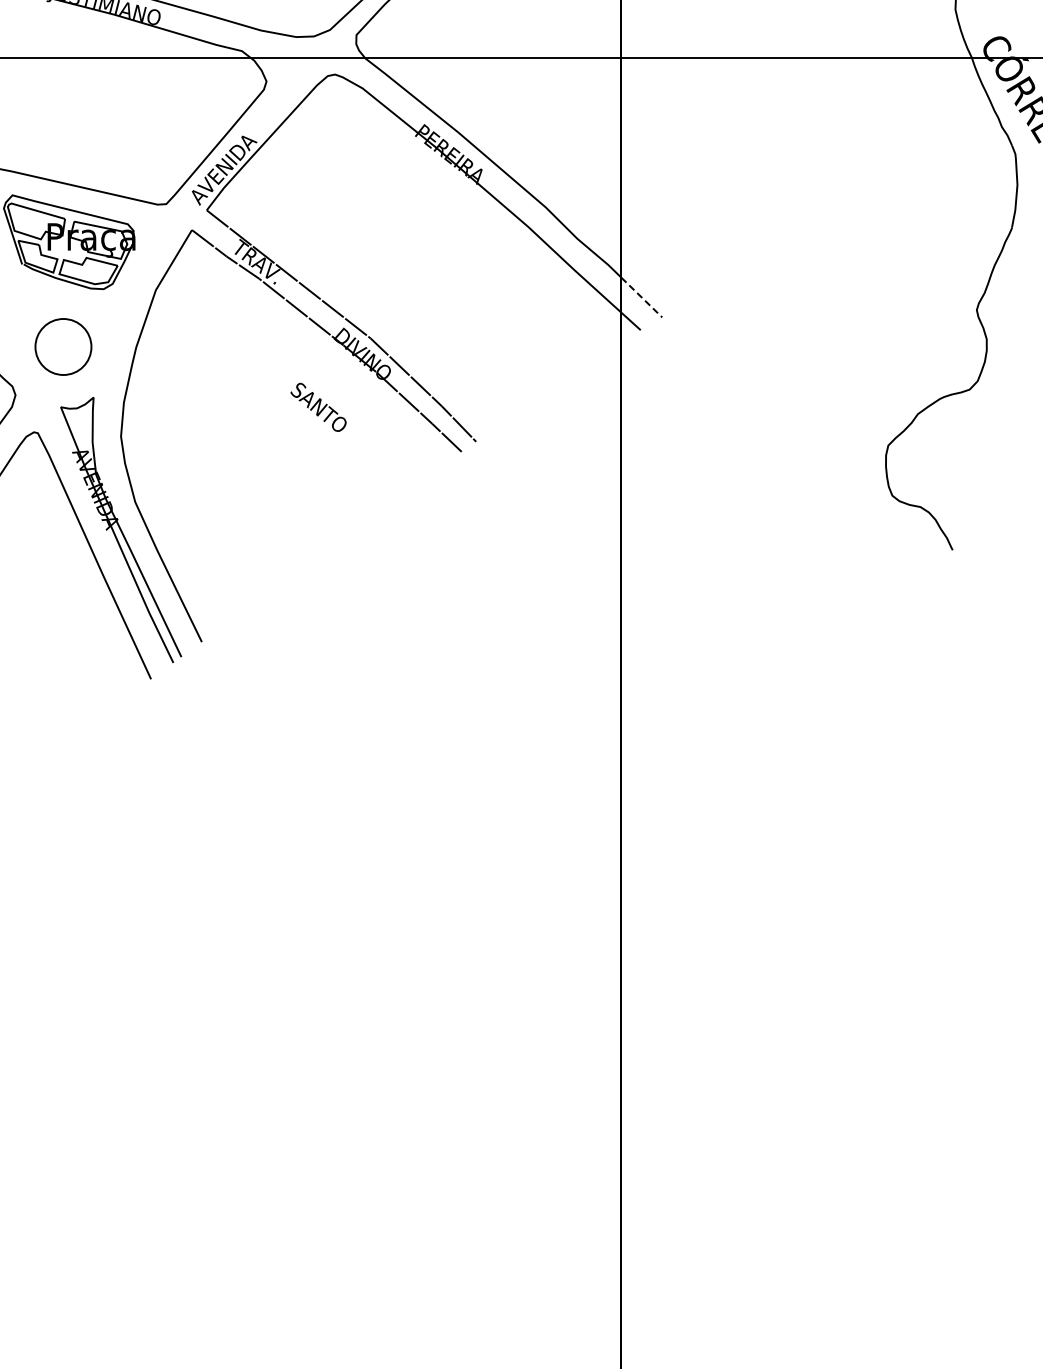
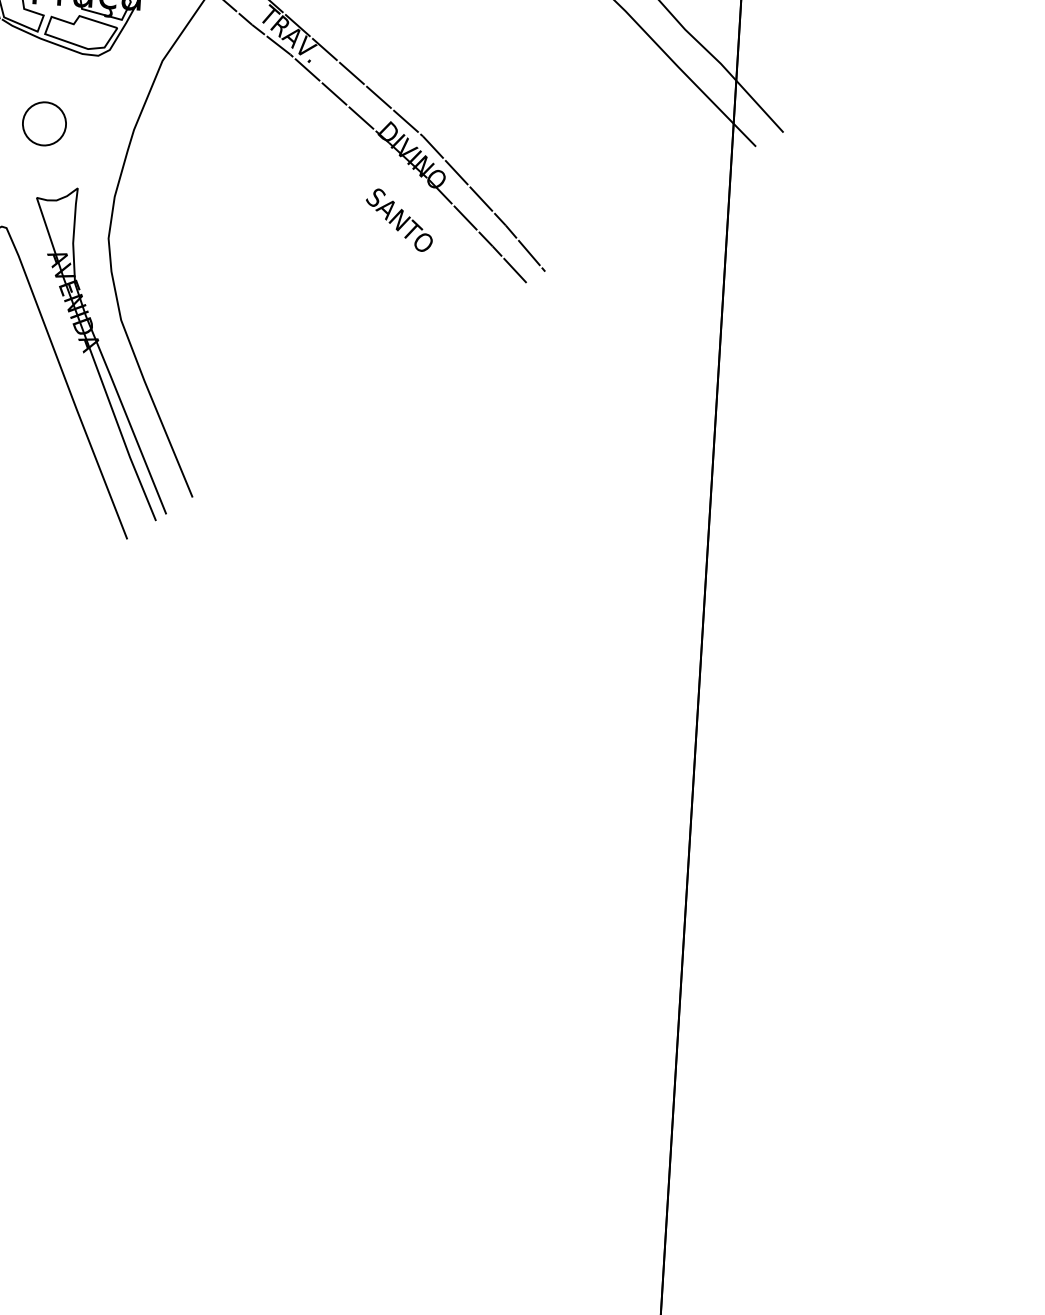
line: (642, 297) -> (760, 106), dashed -> solid
circle: (62, 346) -> (43, 123), size x0.62
text: (318, 406) -> (399, 219), moved

